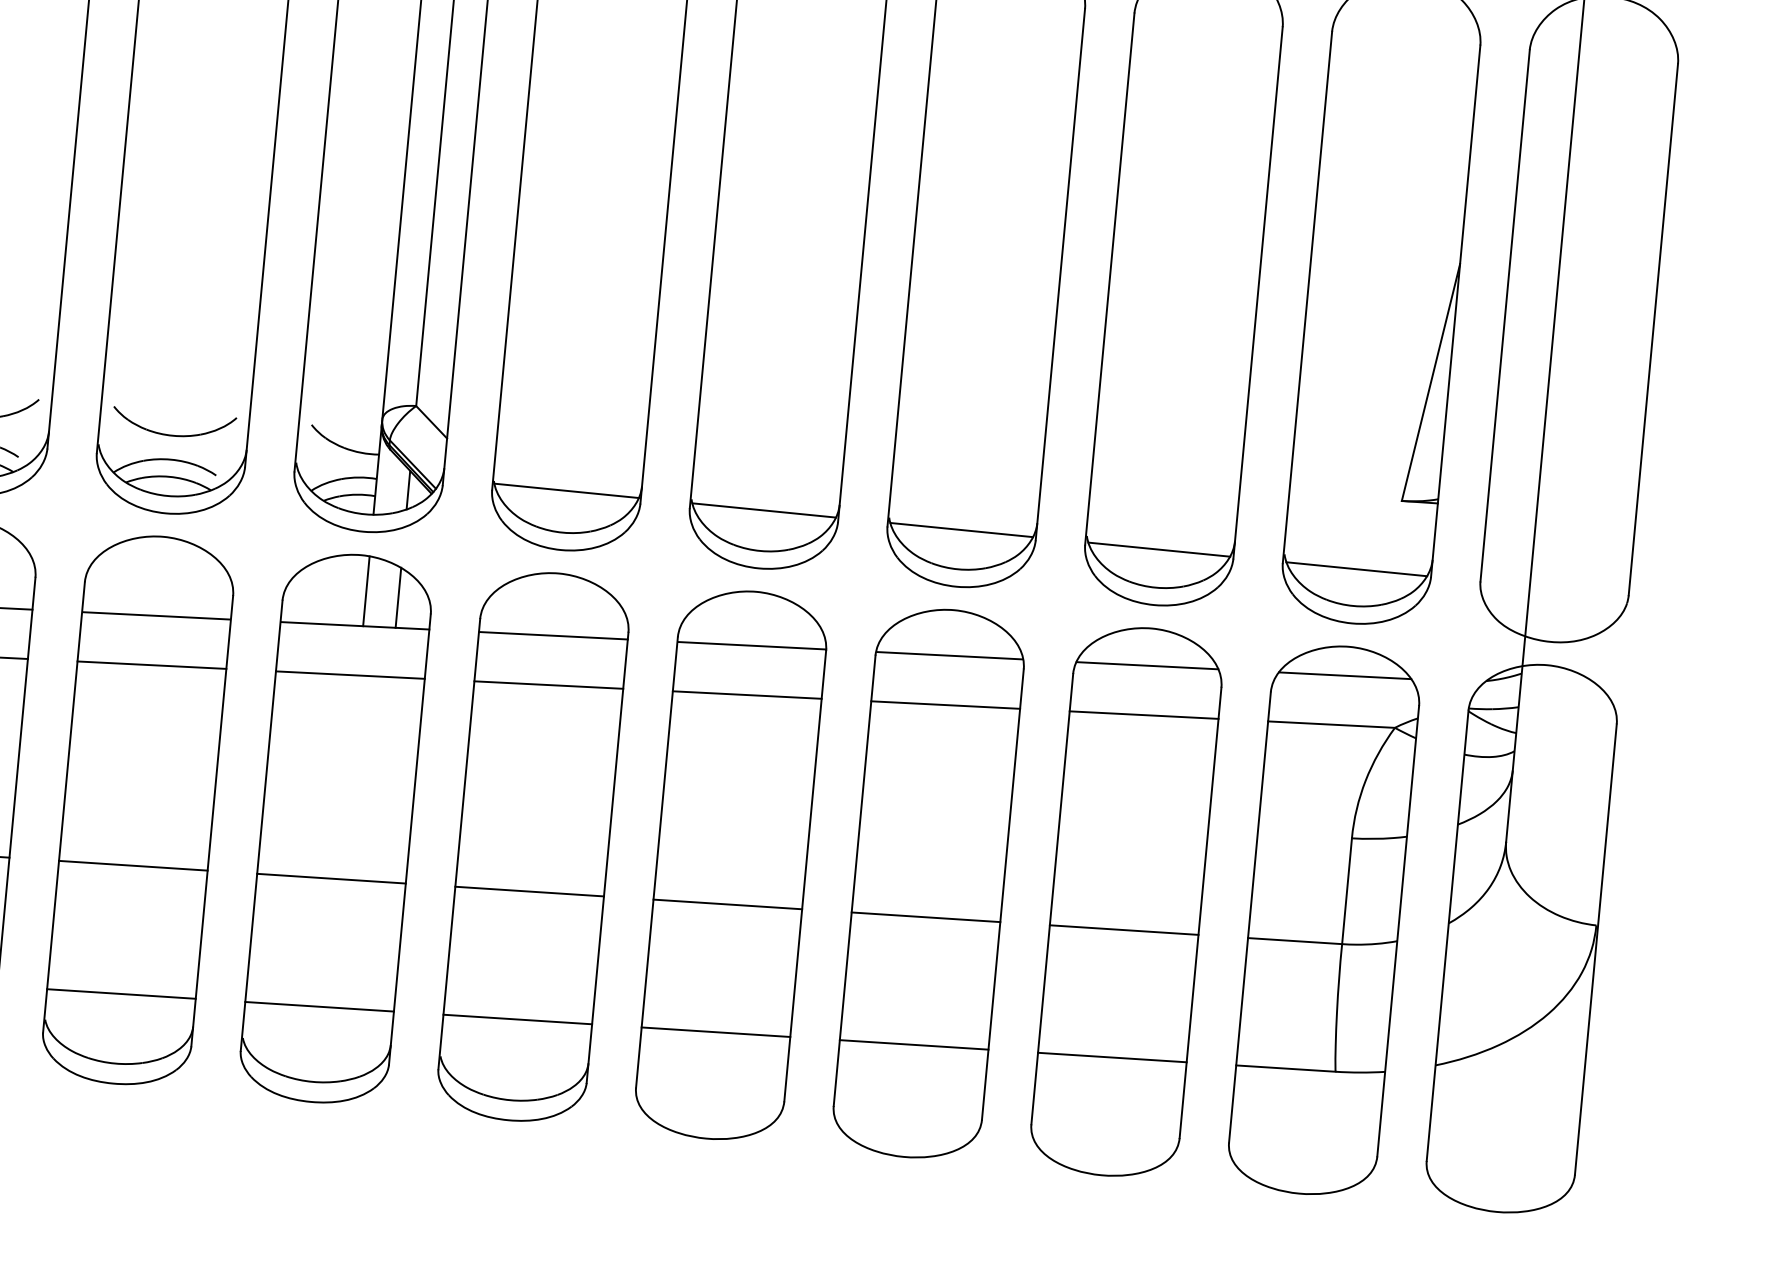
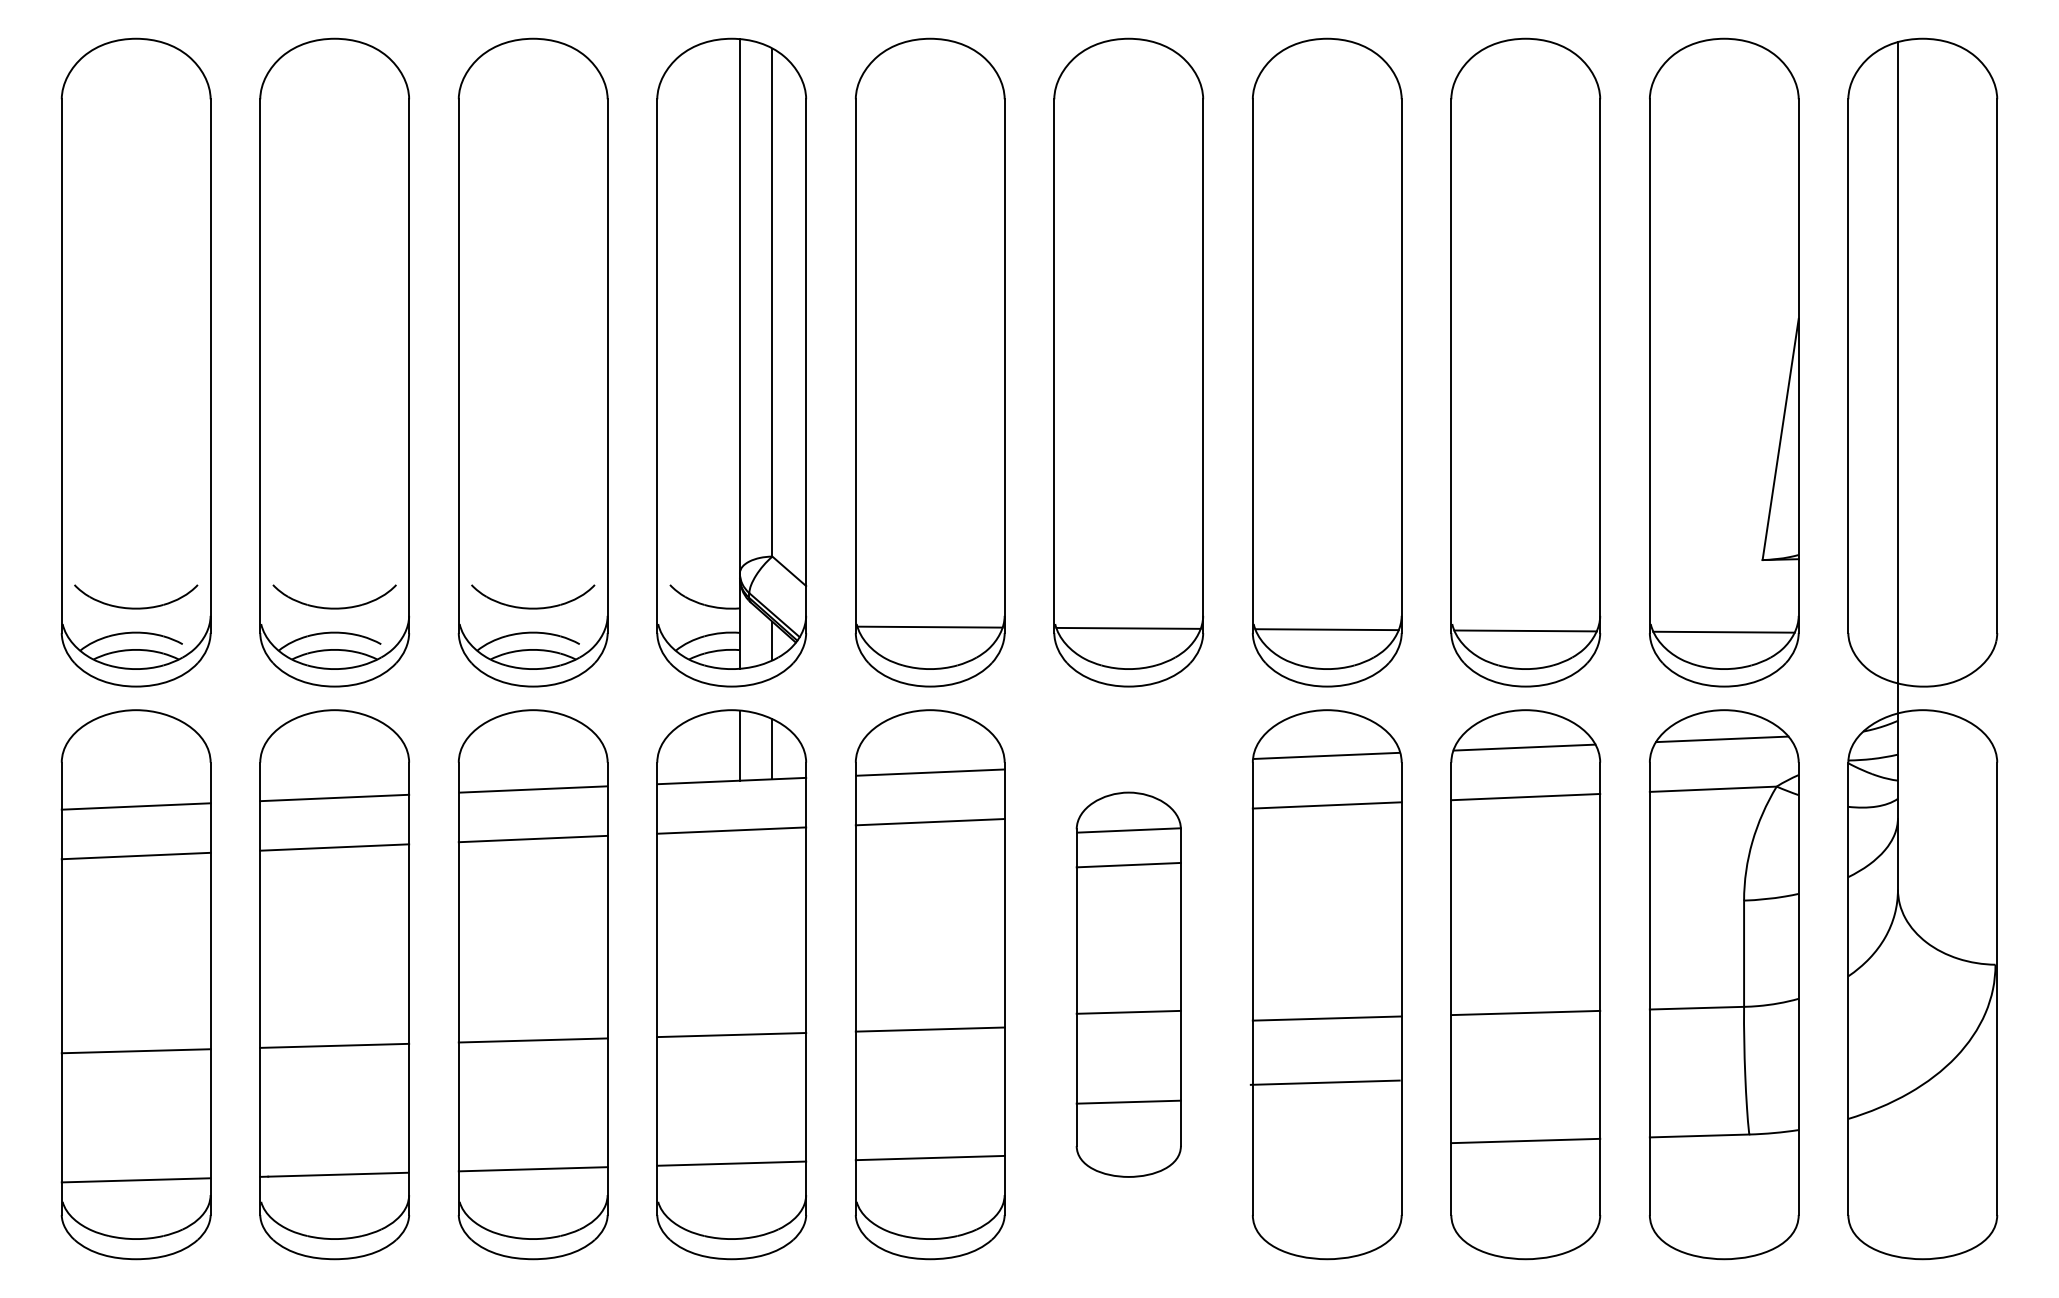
part: (731, 865) -> (1128, 984), size x0.7
line: (913, 1044) -> (1324, 1082), moved

